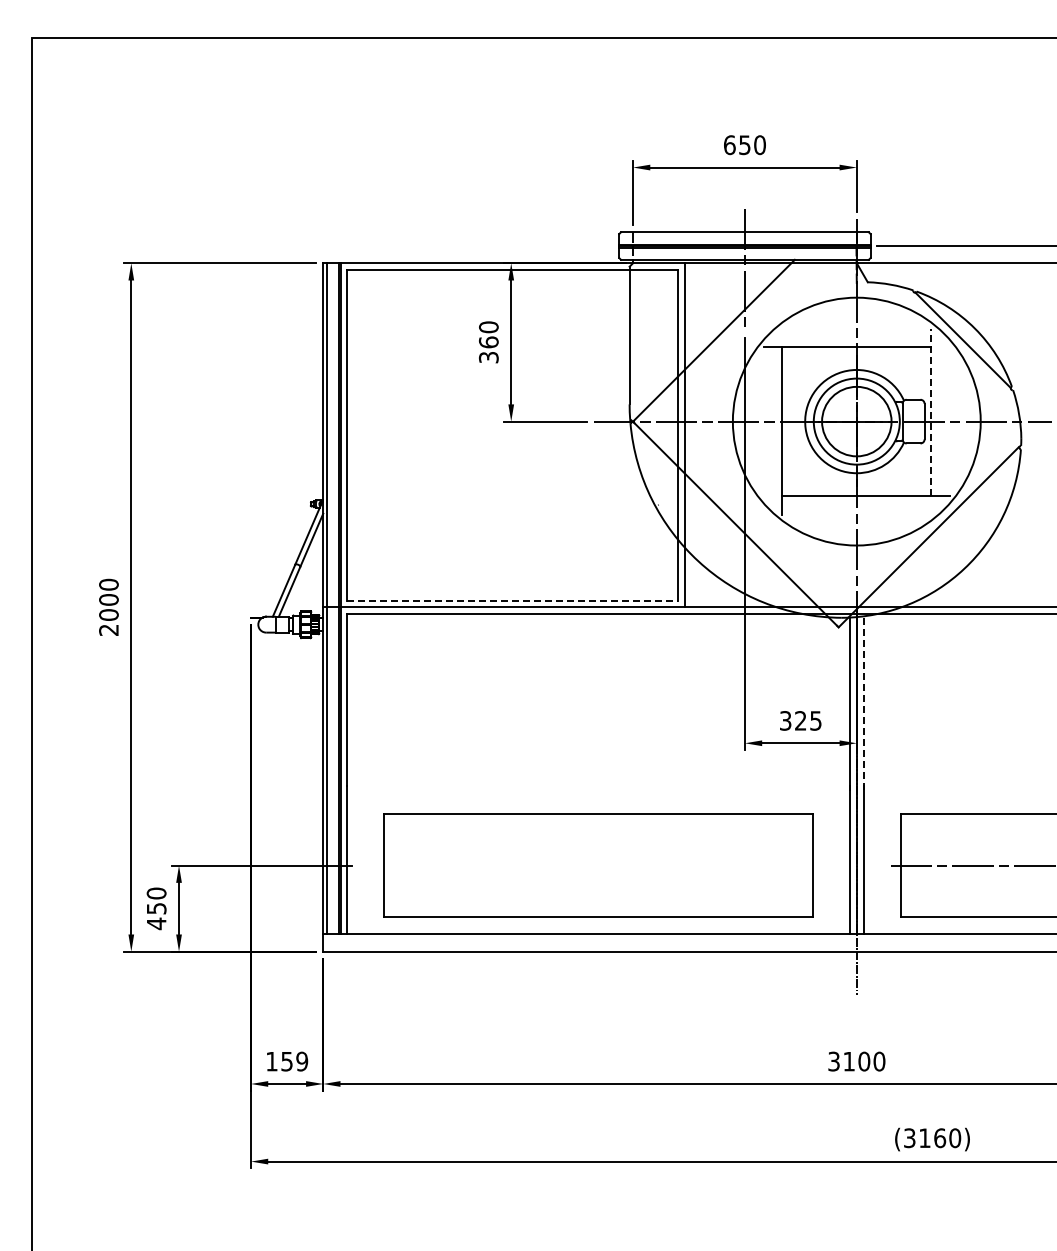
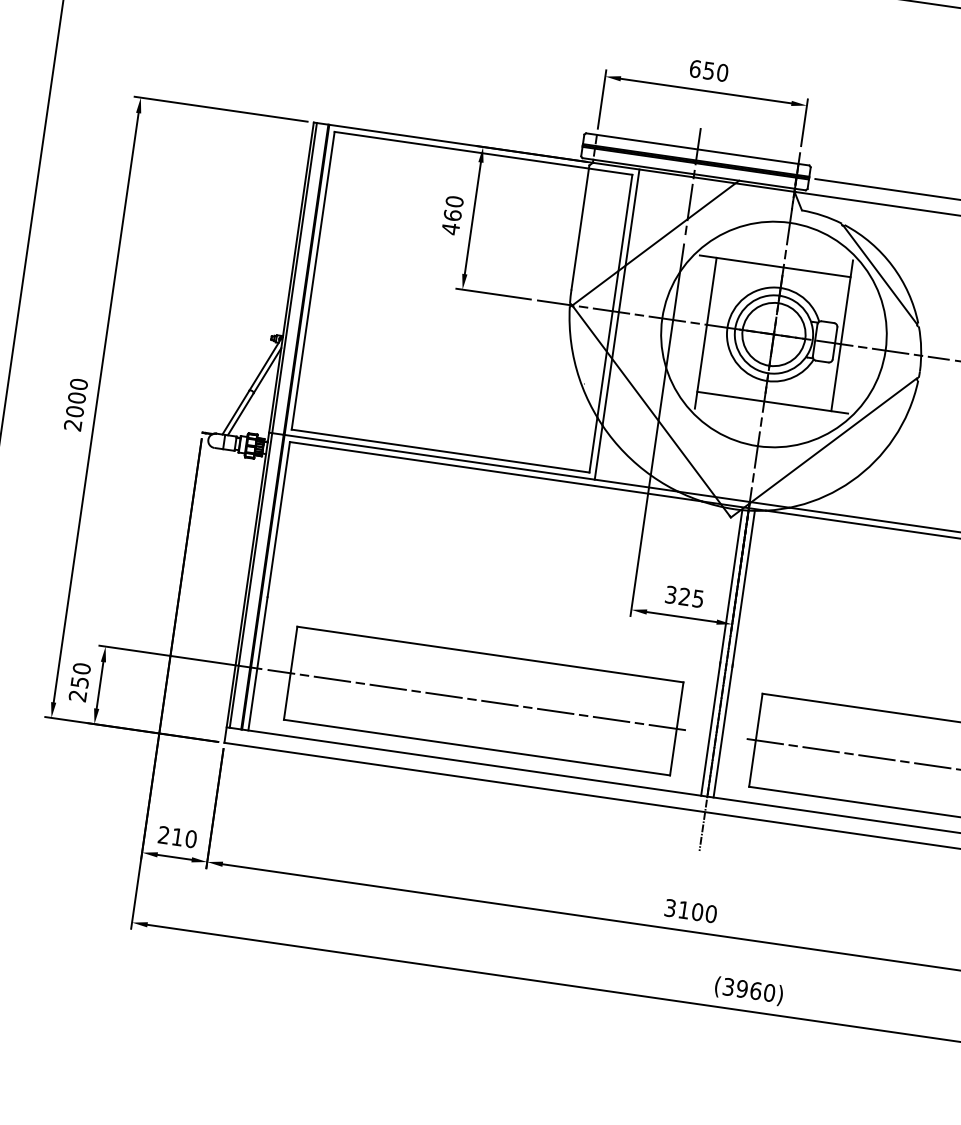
text: (488, 357) -> (450, 228), 360 -> 460
line: (931, 412) -> (842, 336), dashed -> solid
line: (513, 600) -> (441, 451), dashed -> solid
line: (863, 703) -> (743, 589), dashed -> solid
line: (590, 865) -> (476, 699), added
text: (156, 923) -> (77, 695), 450 -> 250
text: (287, 1061) -> (177, 837), 159 -> 210
text: (924, 1138) -> (741, 989), (3160) -> (3960)

